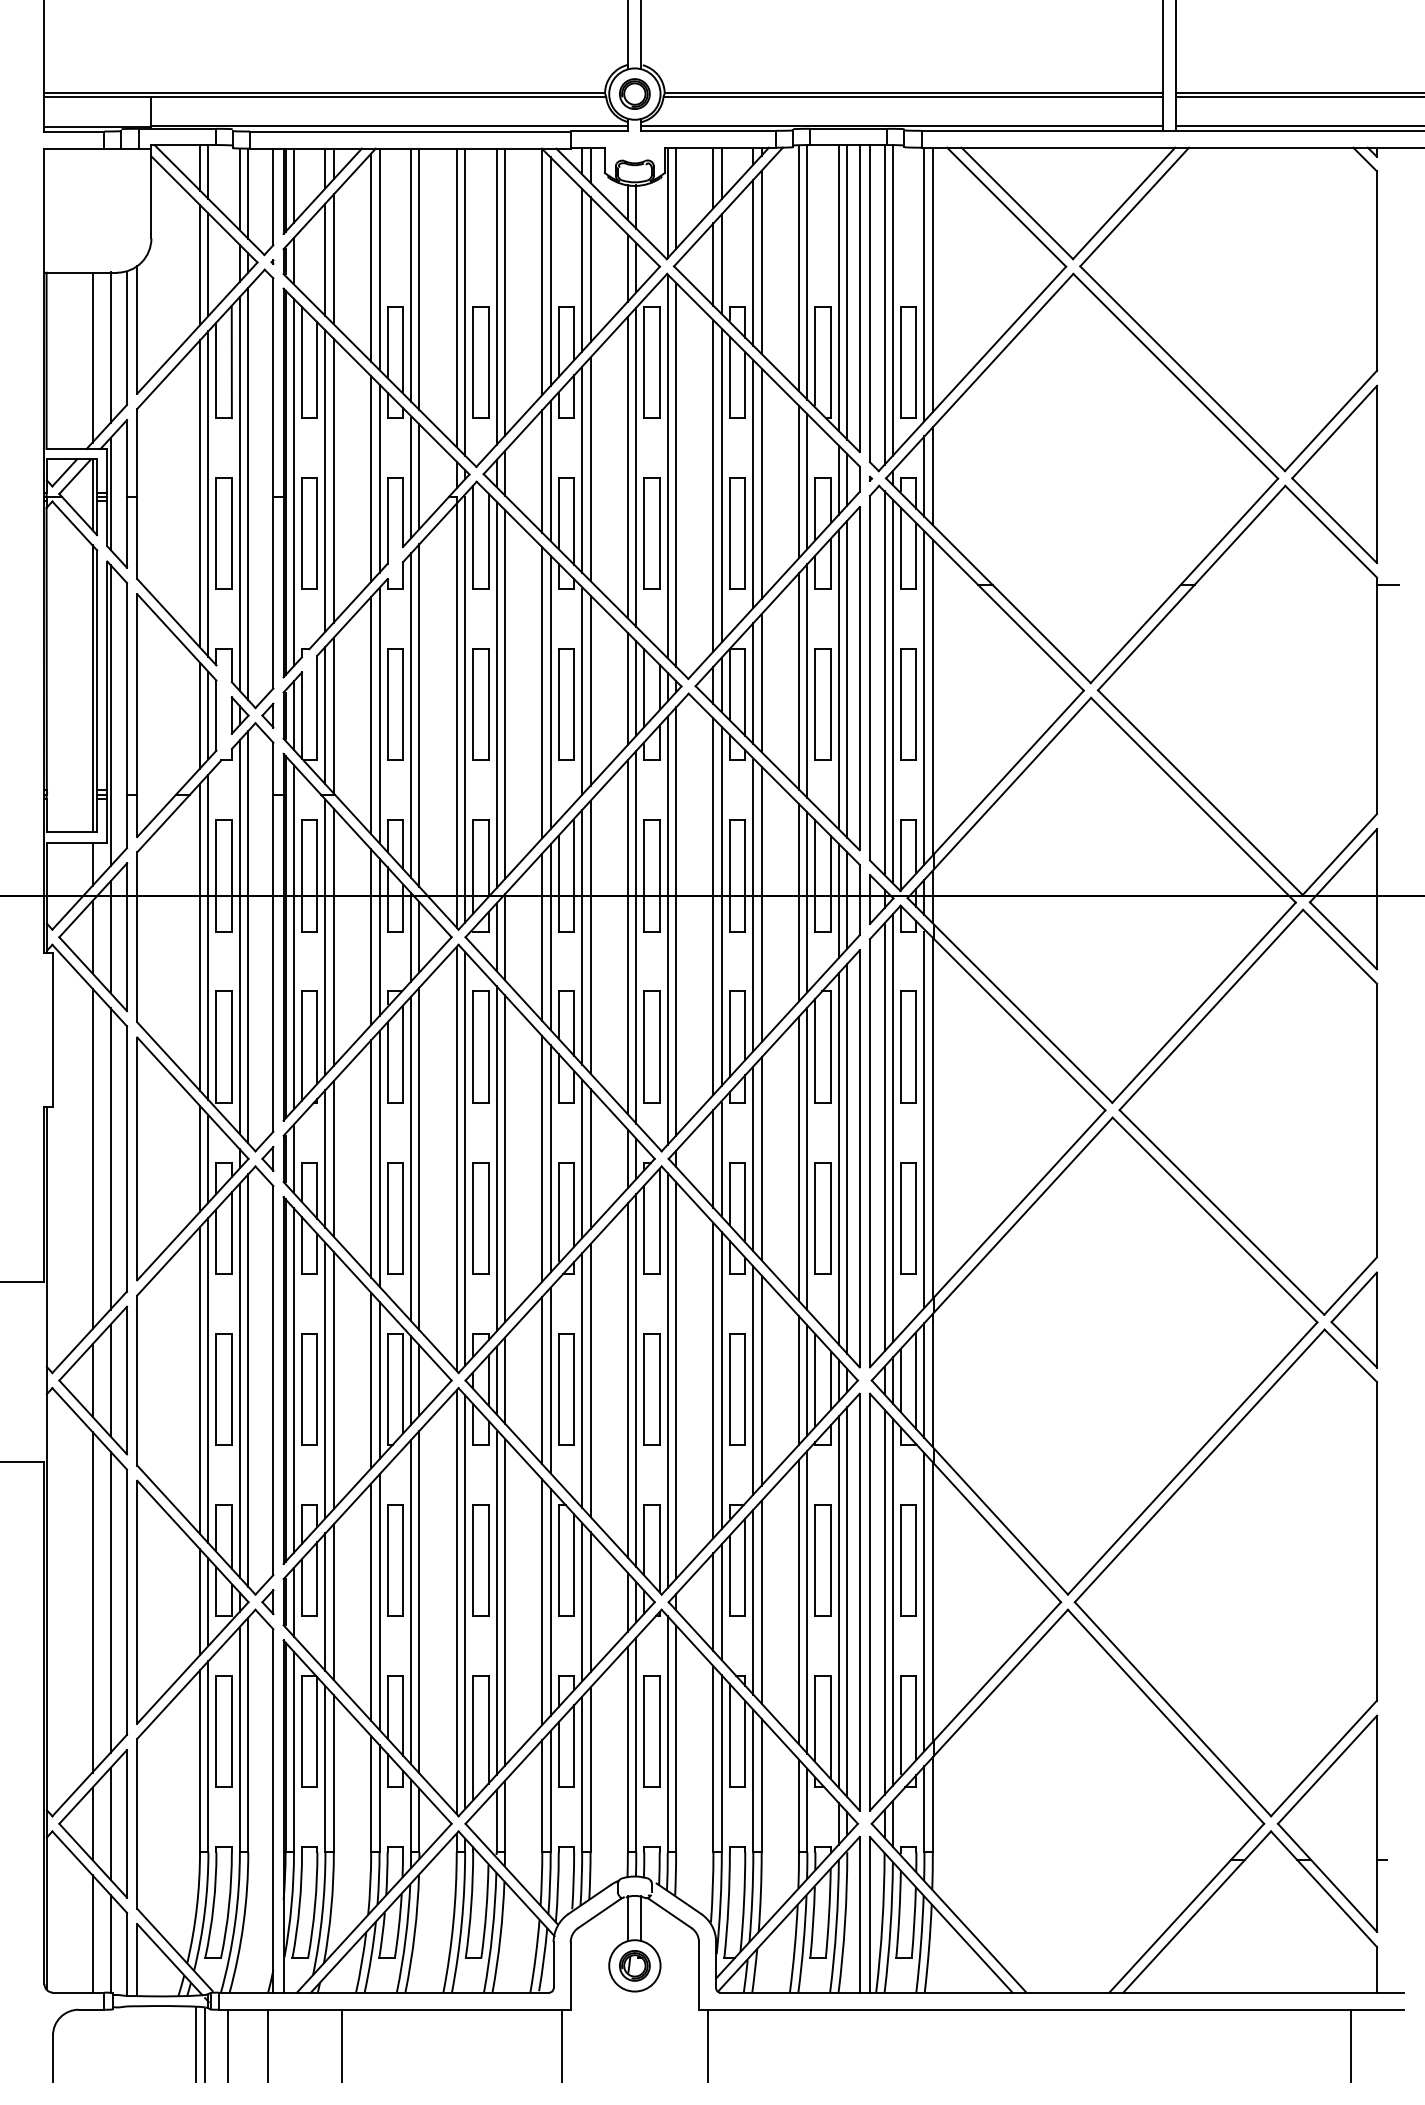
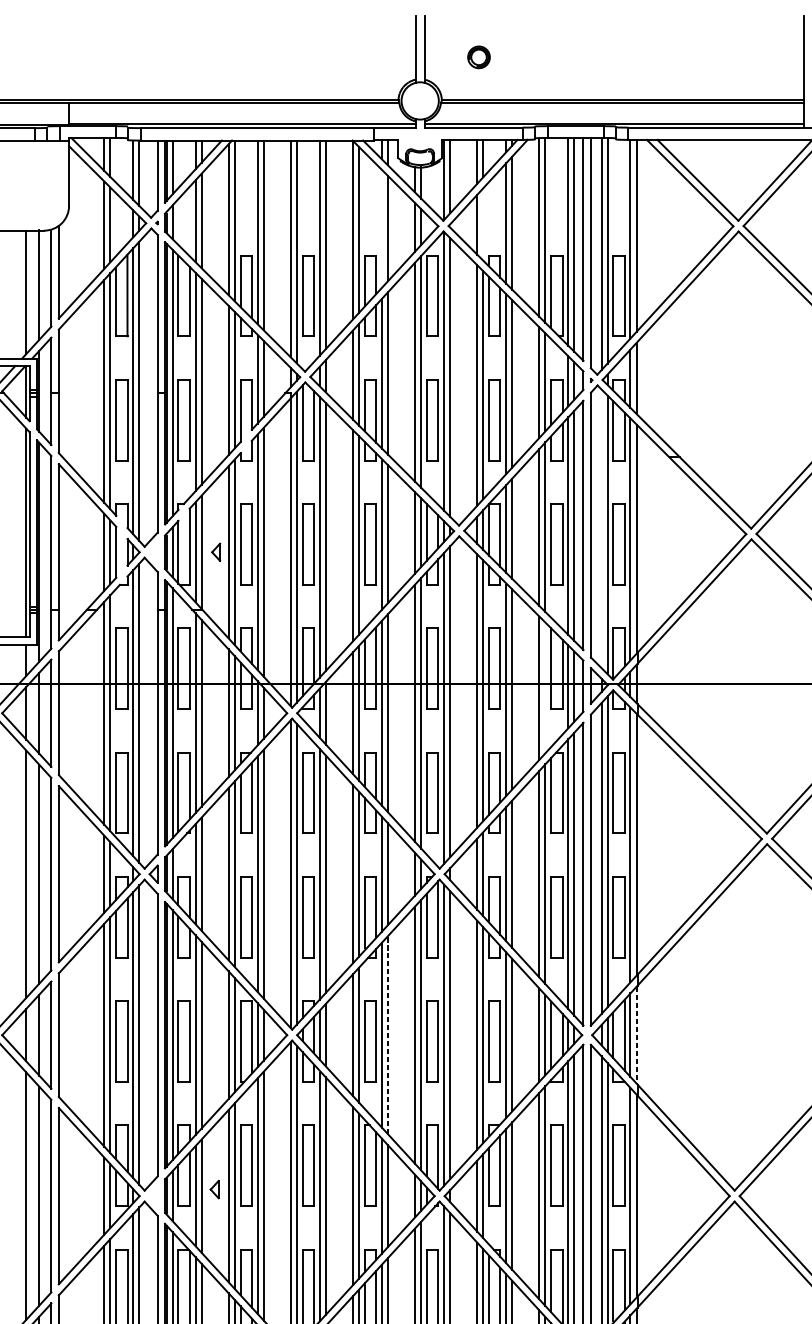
part: (634, 93) -> (478, 56), moved
line: (721, 264) -> (483, 224), removed
line: (582, 269) -> (382, 228), removed
line: (884, 683) -> (601, 528), removed
part: (267, 715) -> (215, 552), moved
line: (807, 902) -> (545, 688), removed
line: (590, 1380) -> (387, 1035), solid -> dashed
line: (932, 1380) -> (636, 1035), solid -> dashed
part: (267, 1602) -> (214, 1189), moved

